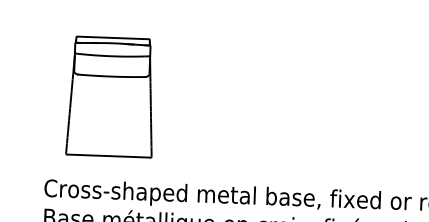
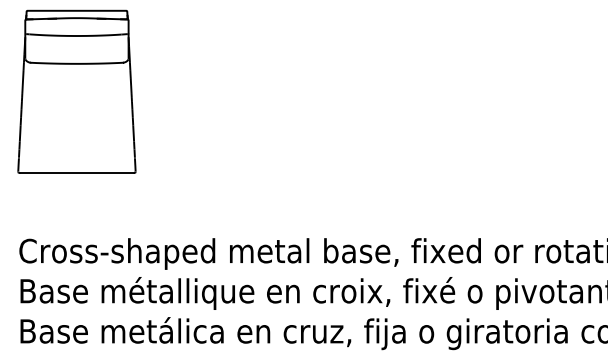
part: (110, 96) -> (76, 91), moved

